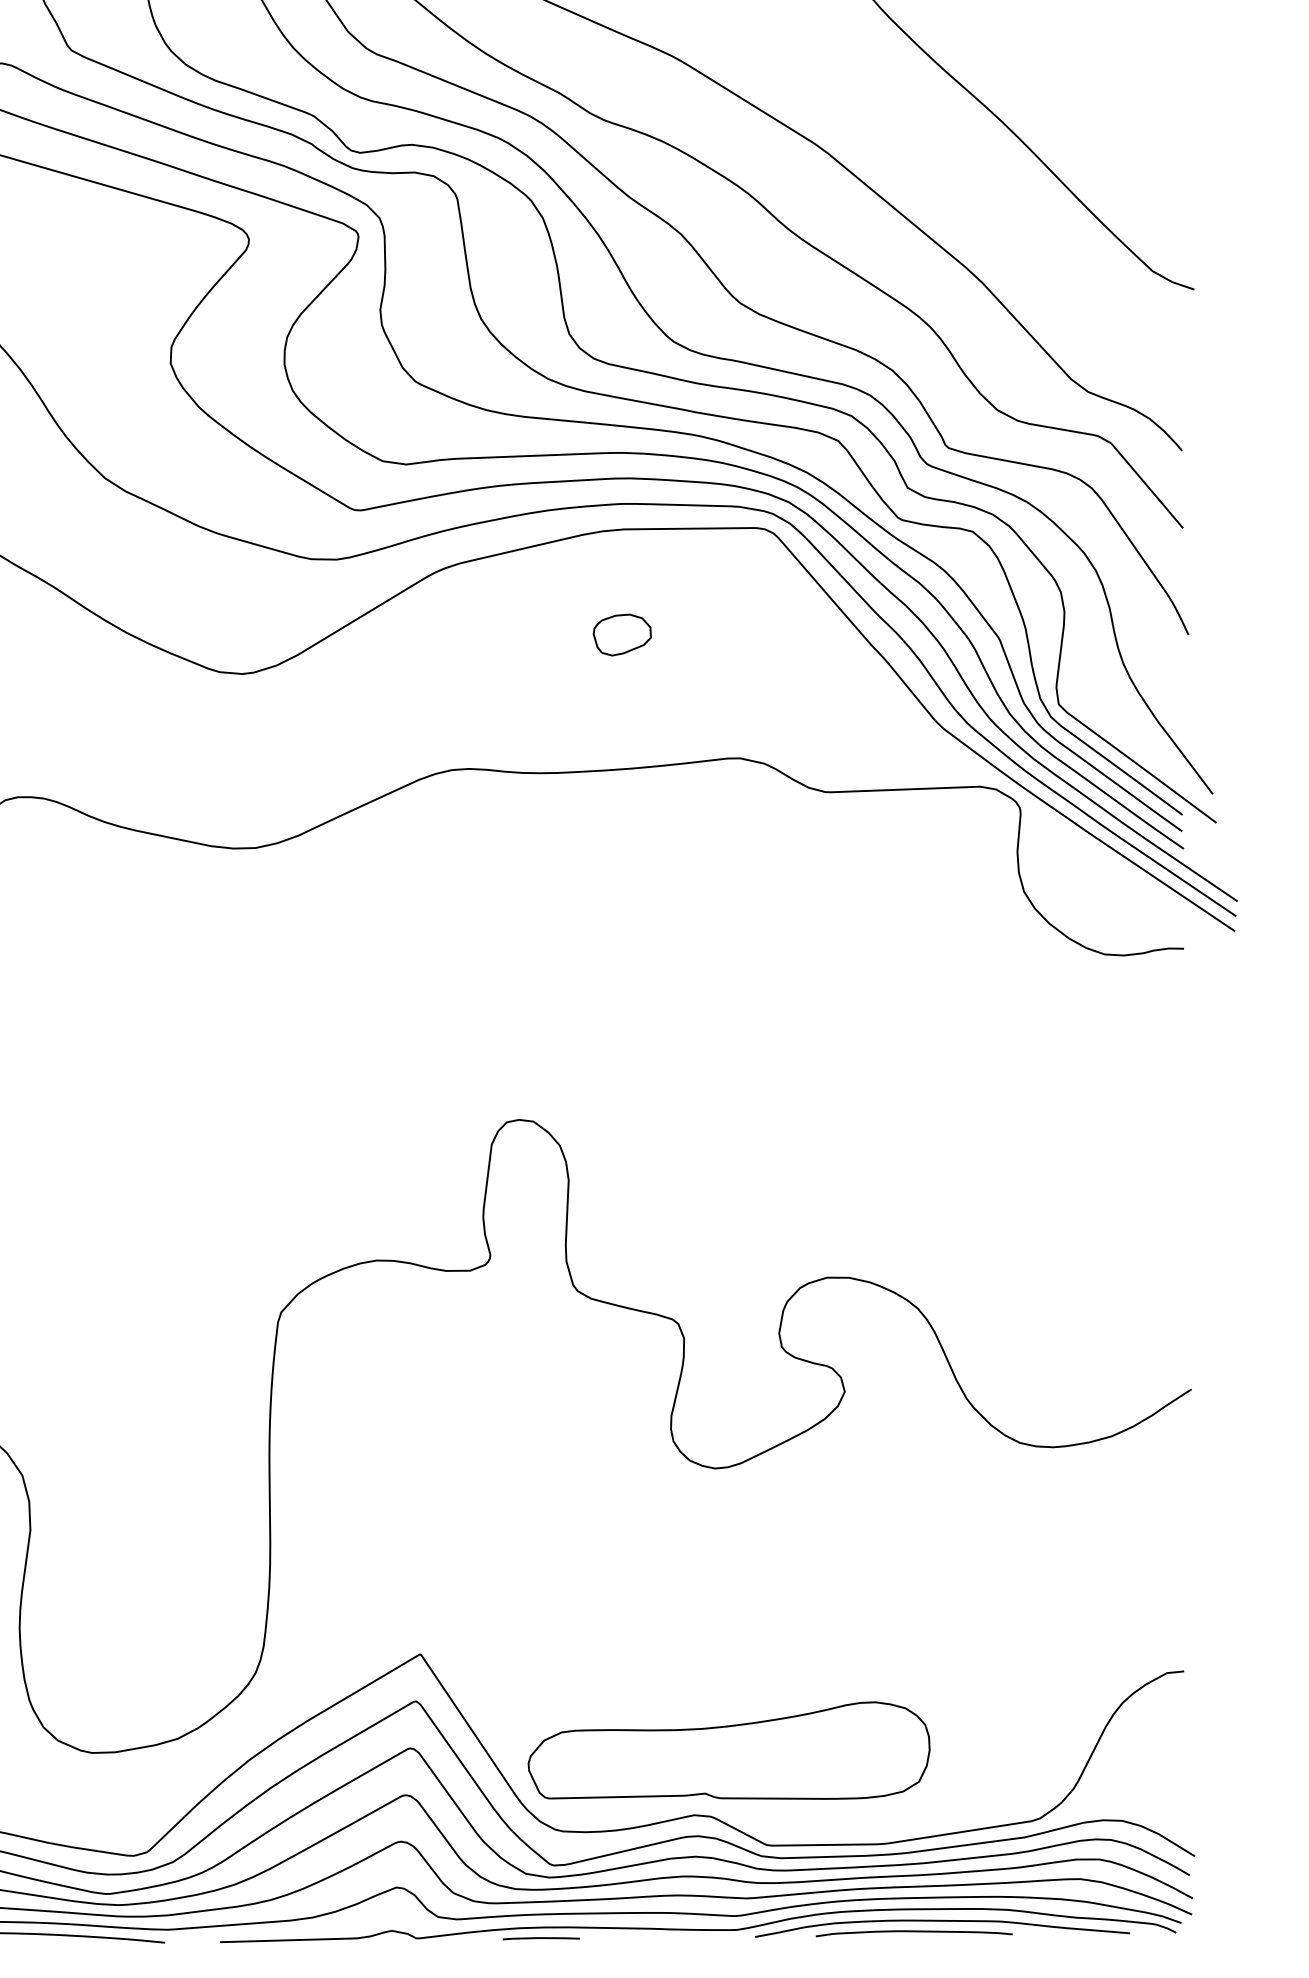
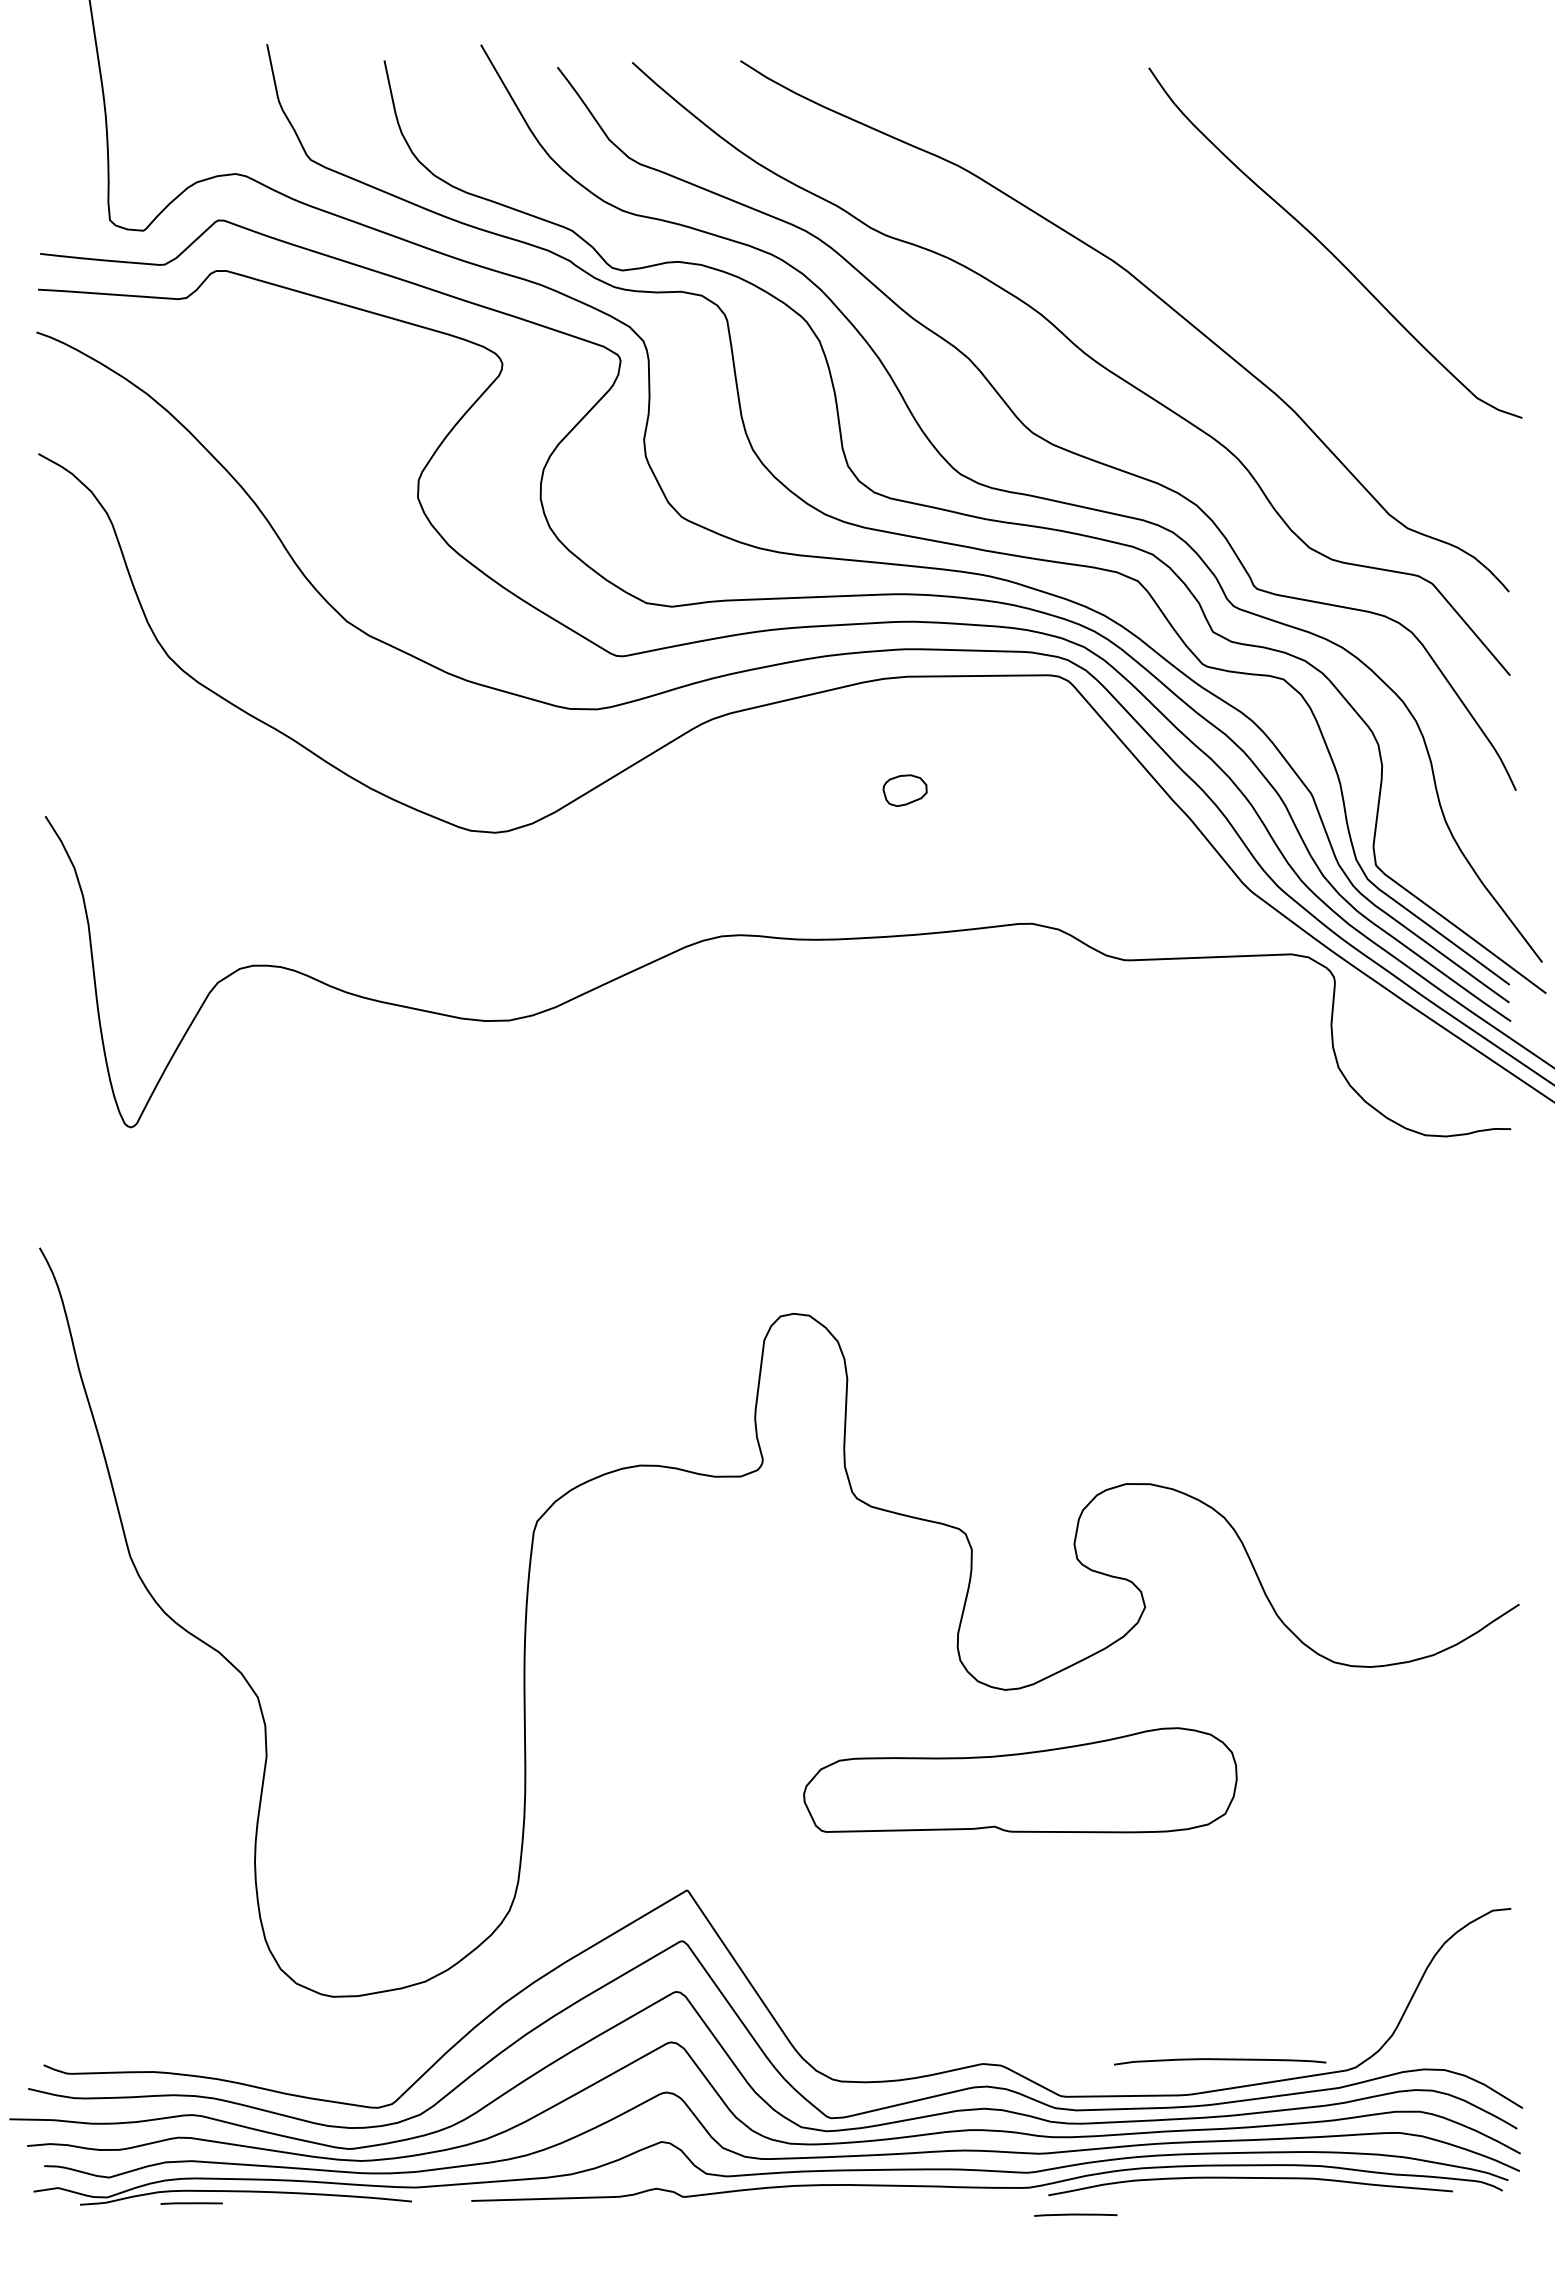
part: (621, 634) -> (904, 790), size x0.7
part: (729, 1750) -> (1020, 1780), moved
part: (914, 1933) -> (1220, 2061), moved
line: (541, 1938) -> (1075, 2214), moved

